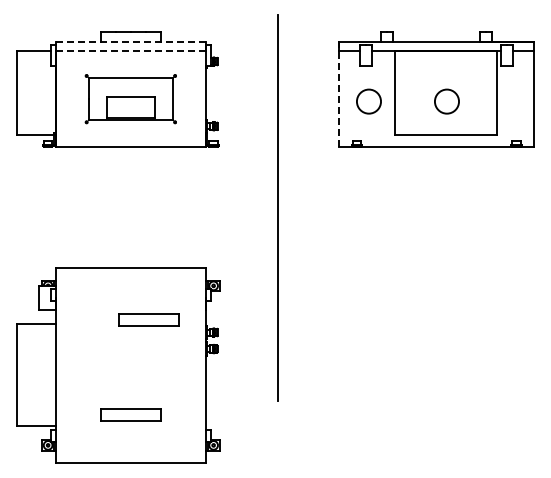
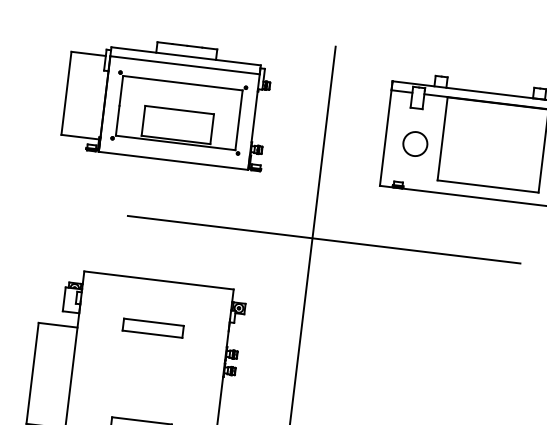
line: (131, 42) -> (186, 56), dashed -> solid
line: (131, 51) -> (185, 65), dashed -> solid
line: (338, 94) -> (385, 133), dashed -> solid
part: (130, 98) -> (178, 112), size x1.43
circle: (446, 101) -> (492, 153), removed
line: (289, 207) -> (323, 239), added
part: (148, 319) -> (152, 327), moved

